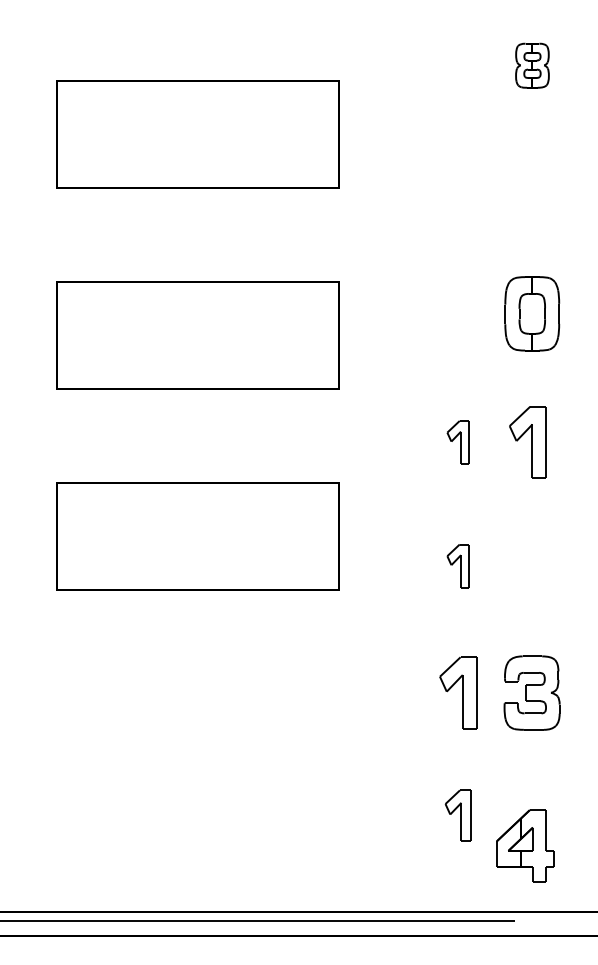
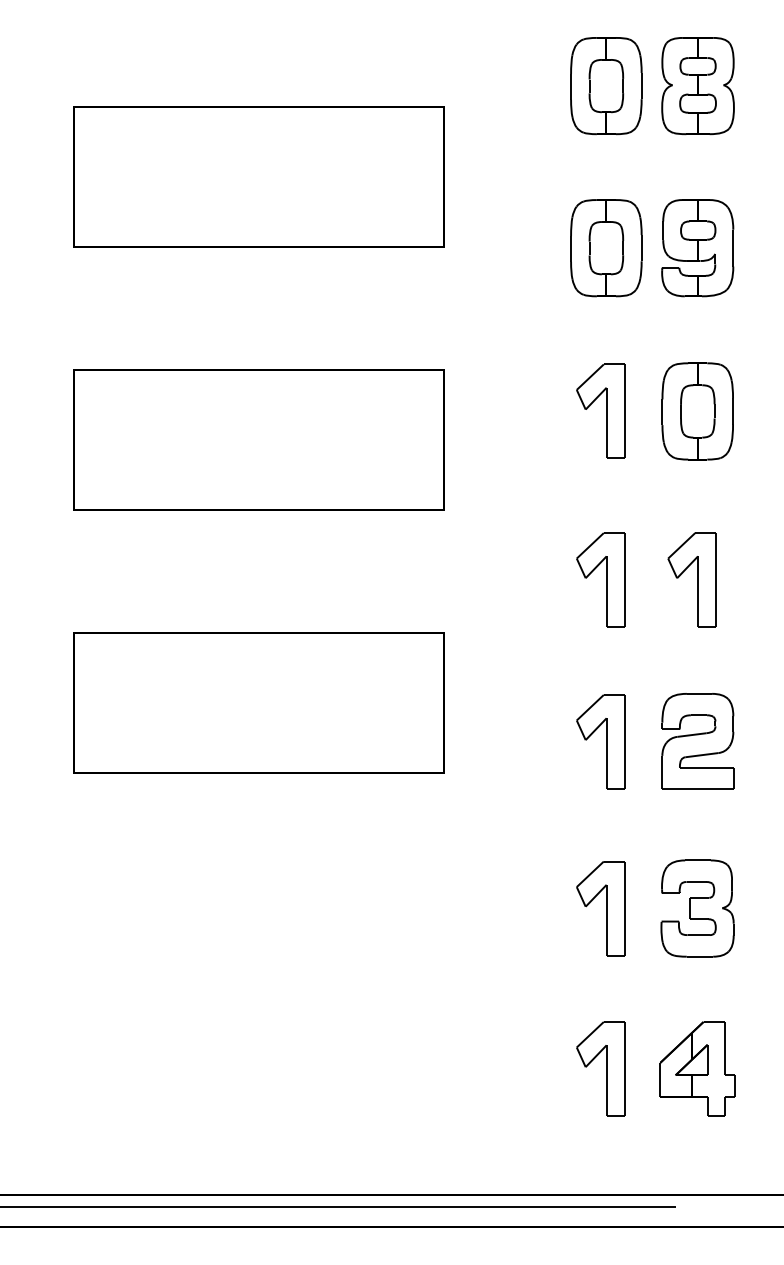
part: (462, 65) -> (606, 86), added
part: (532, 65) -> (697, 86), size x1.67
part: (462, 189) -> (606, 248), added
part: (532, 189) -> (697, 248), added
part: (458, 313) -> (600, 410), added
part: (458, 442) -> (600, 579), size x1.67
part: (458, 565) -> (600, 741), size x1.67
part: (532, 565) -> (697, 741), added
part: (458, 815) -> (600, 1068), size x1.43
part: (525, 845) -> (697, 1068), moved

